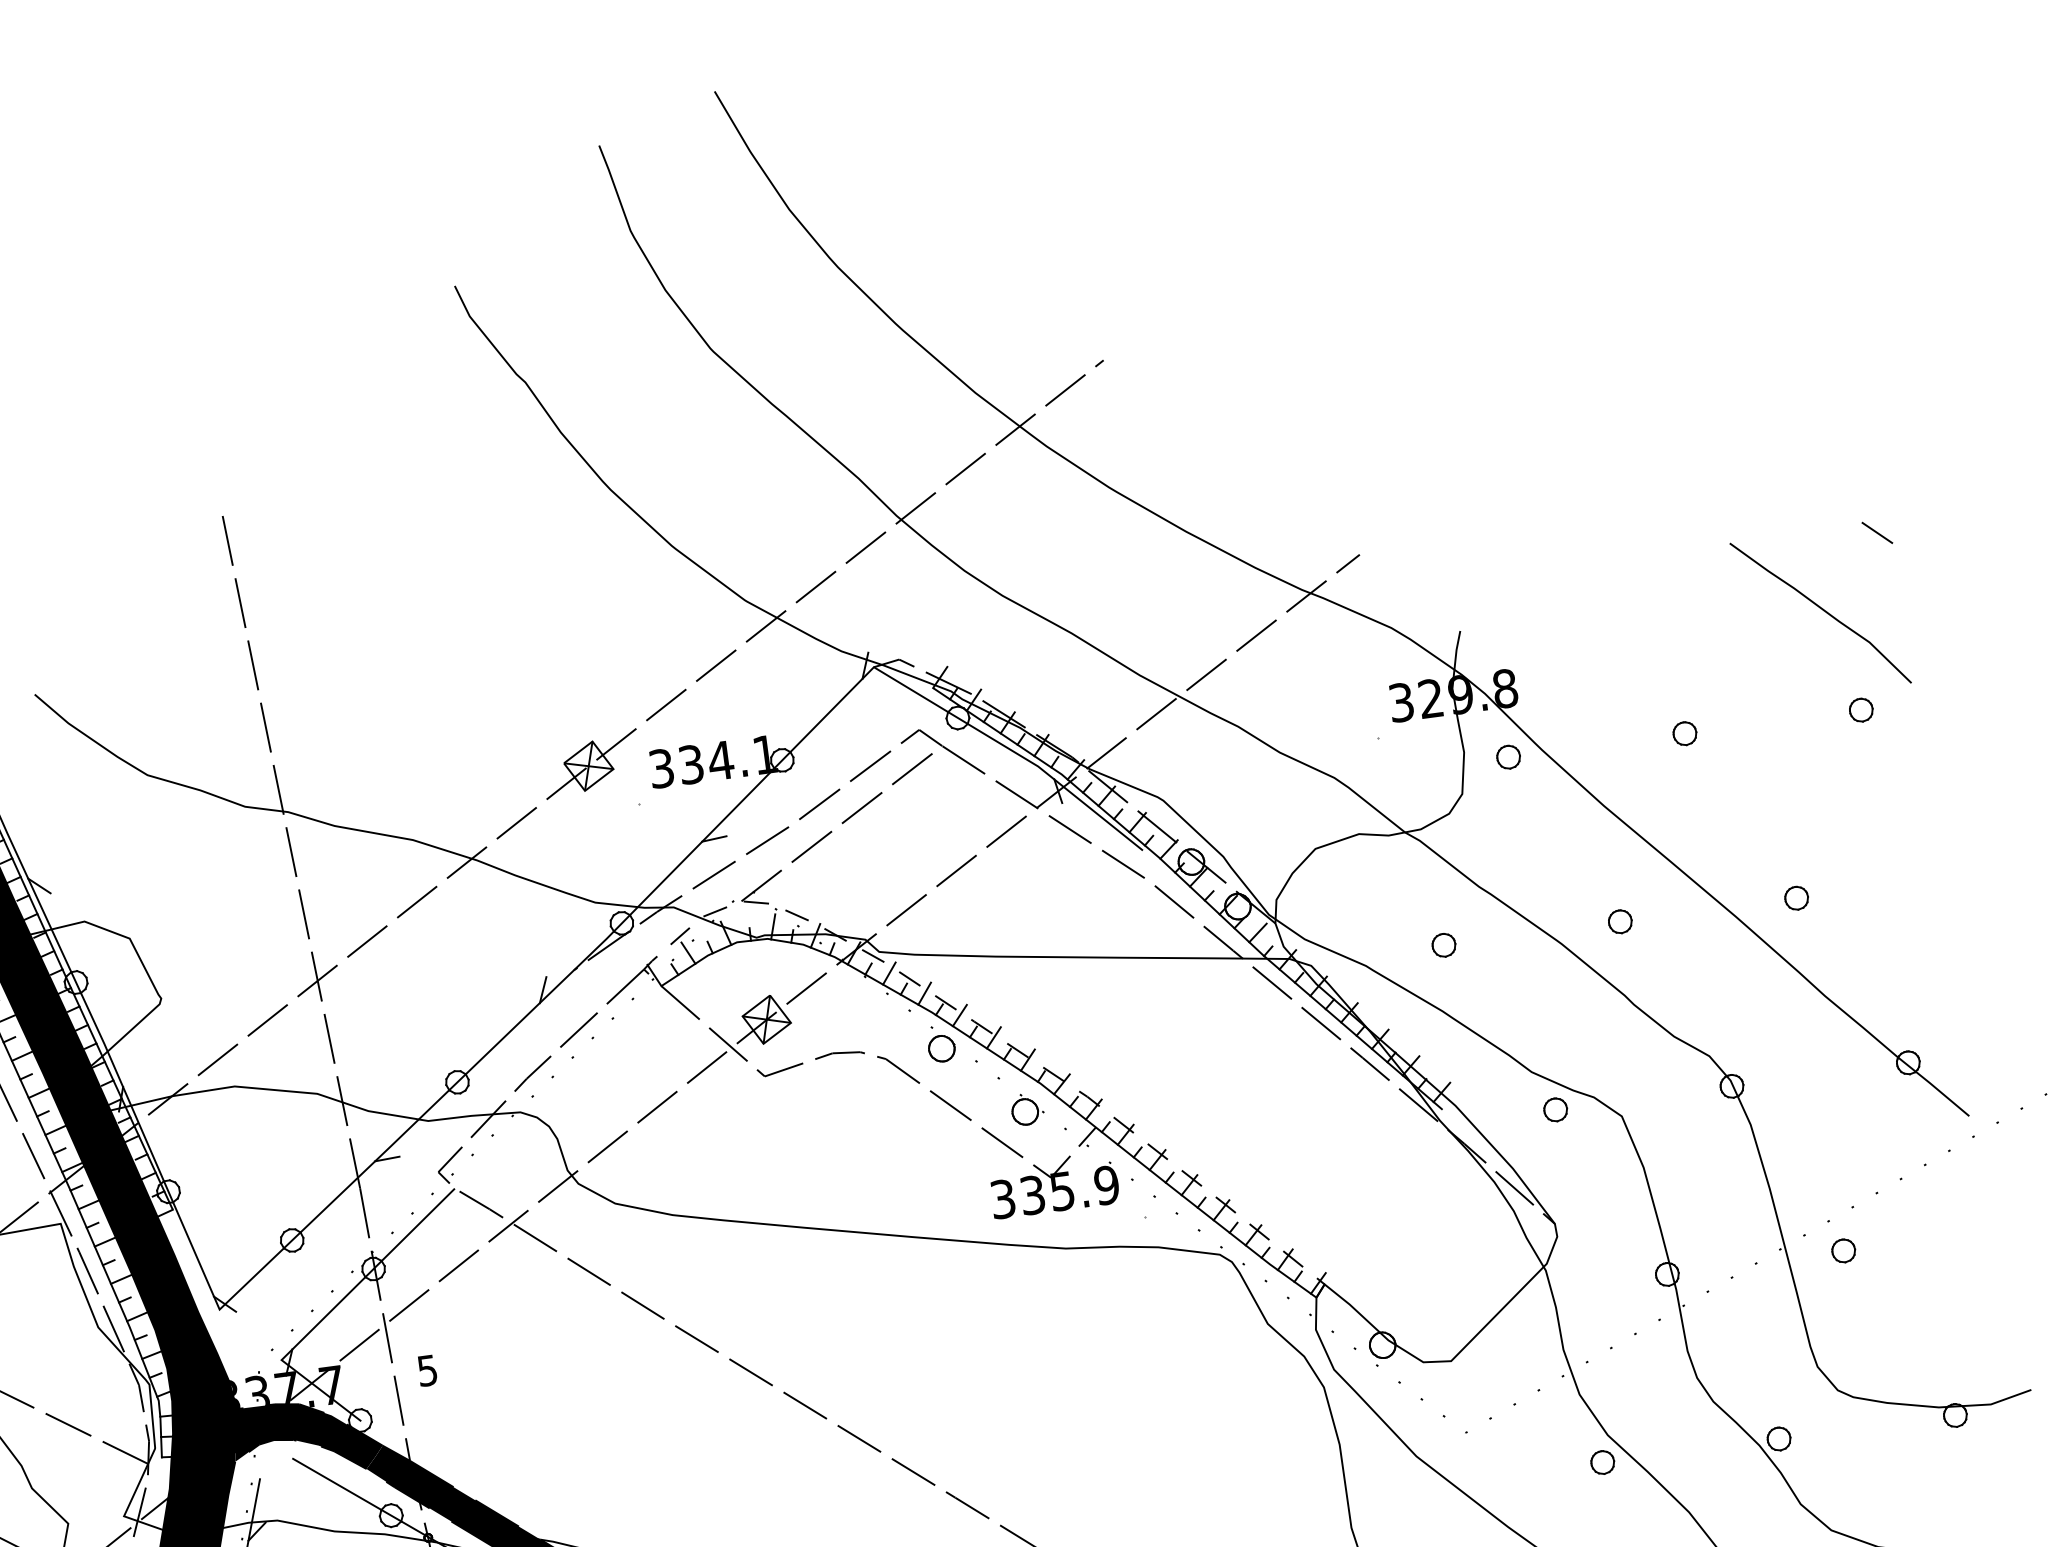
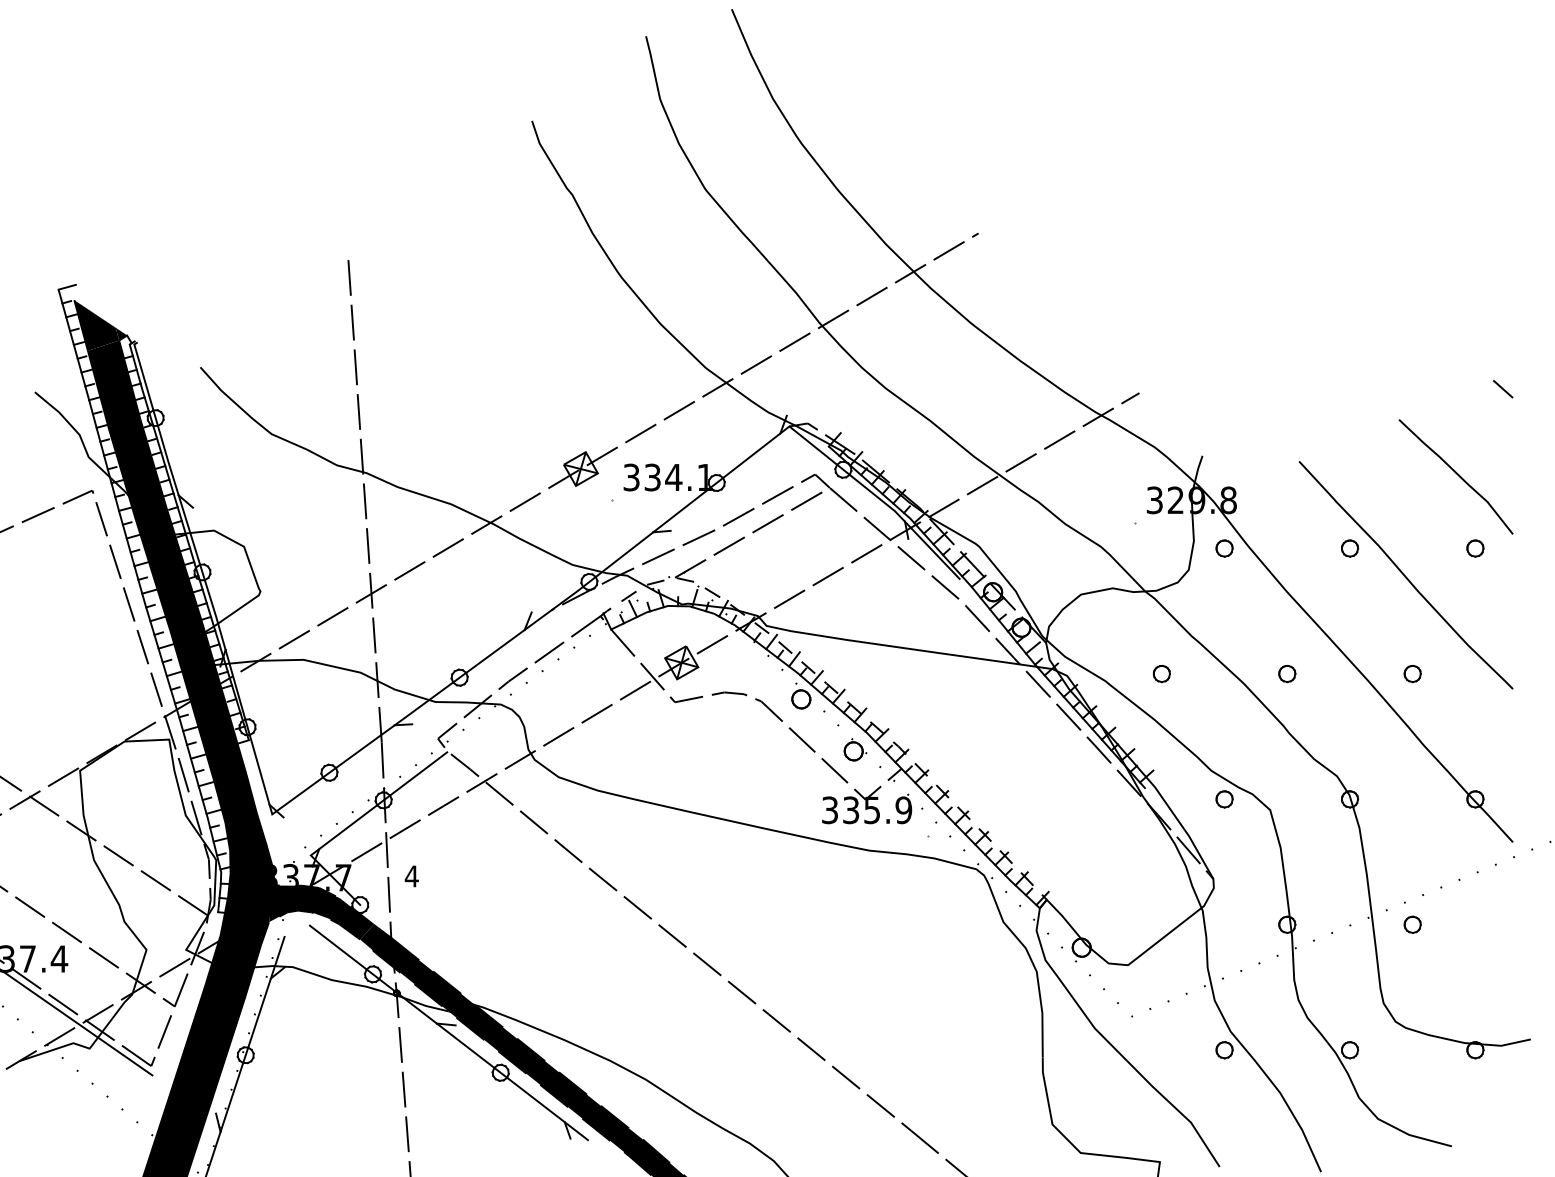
line: (1877, 533) -> (1503, 389), moved
curve: (1768, 761) -> (1405, 575), added
text: (427, 1370) -> (411, 876), 5 -> 4

